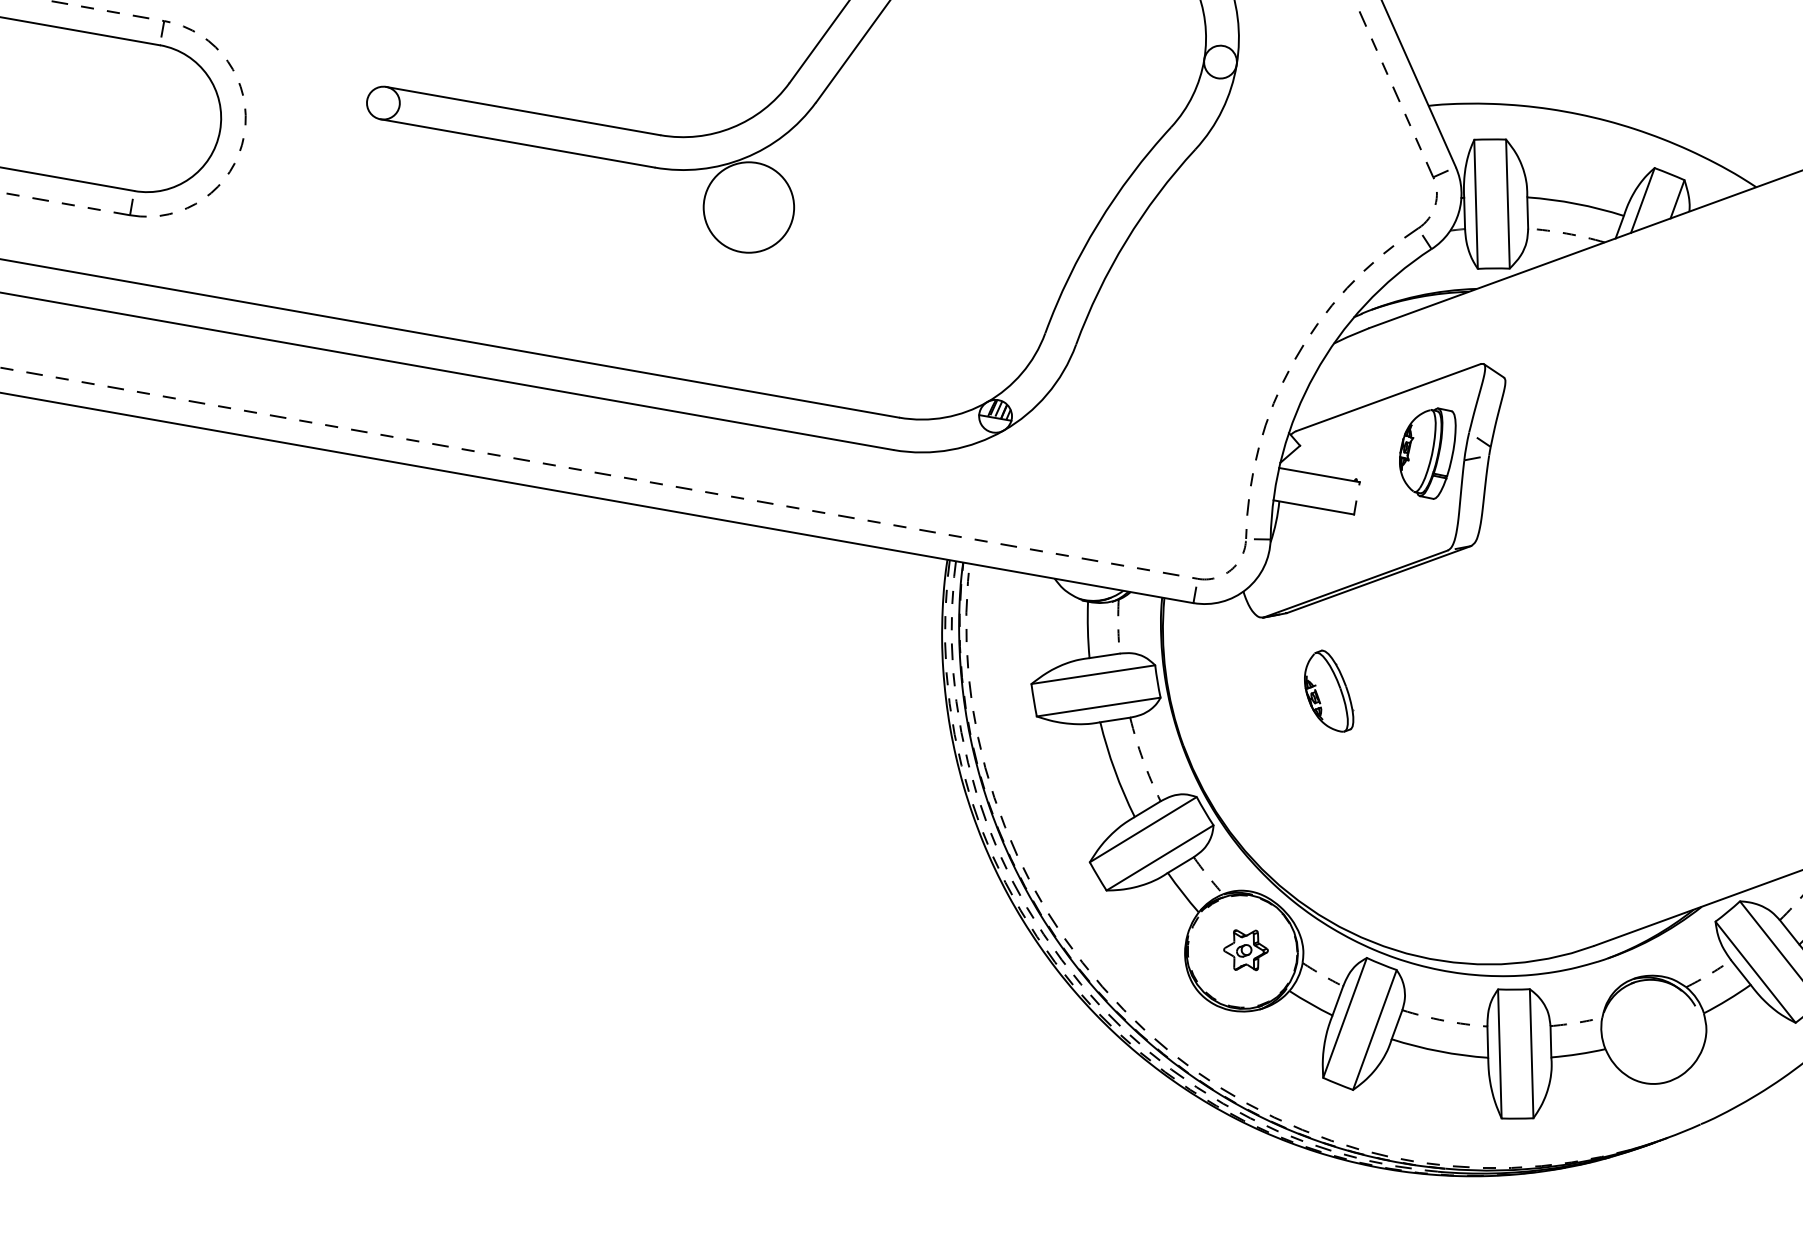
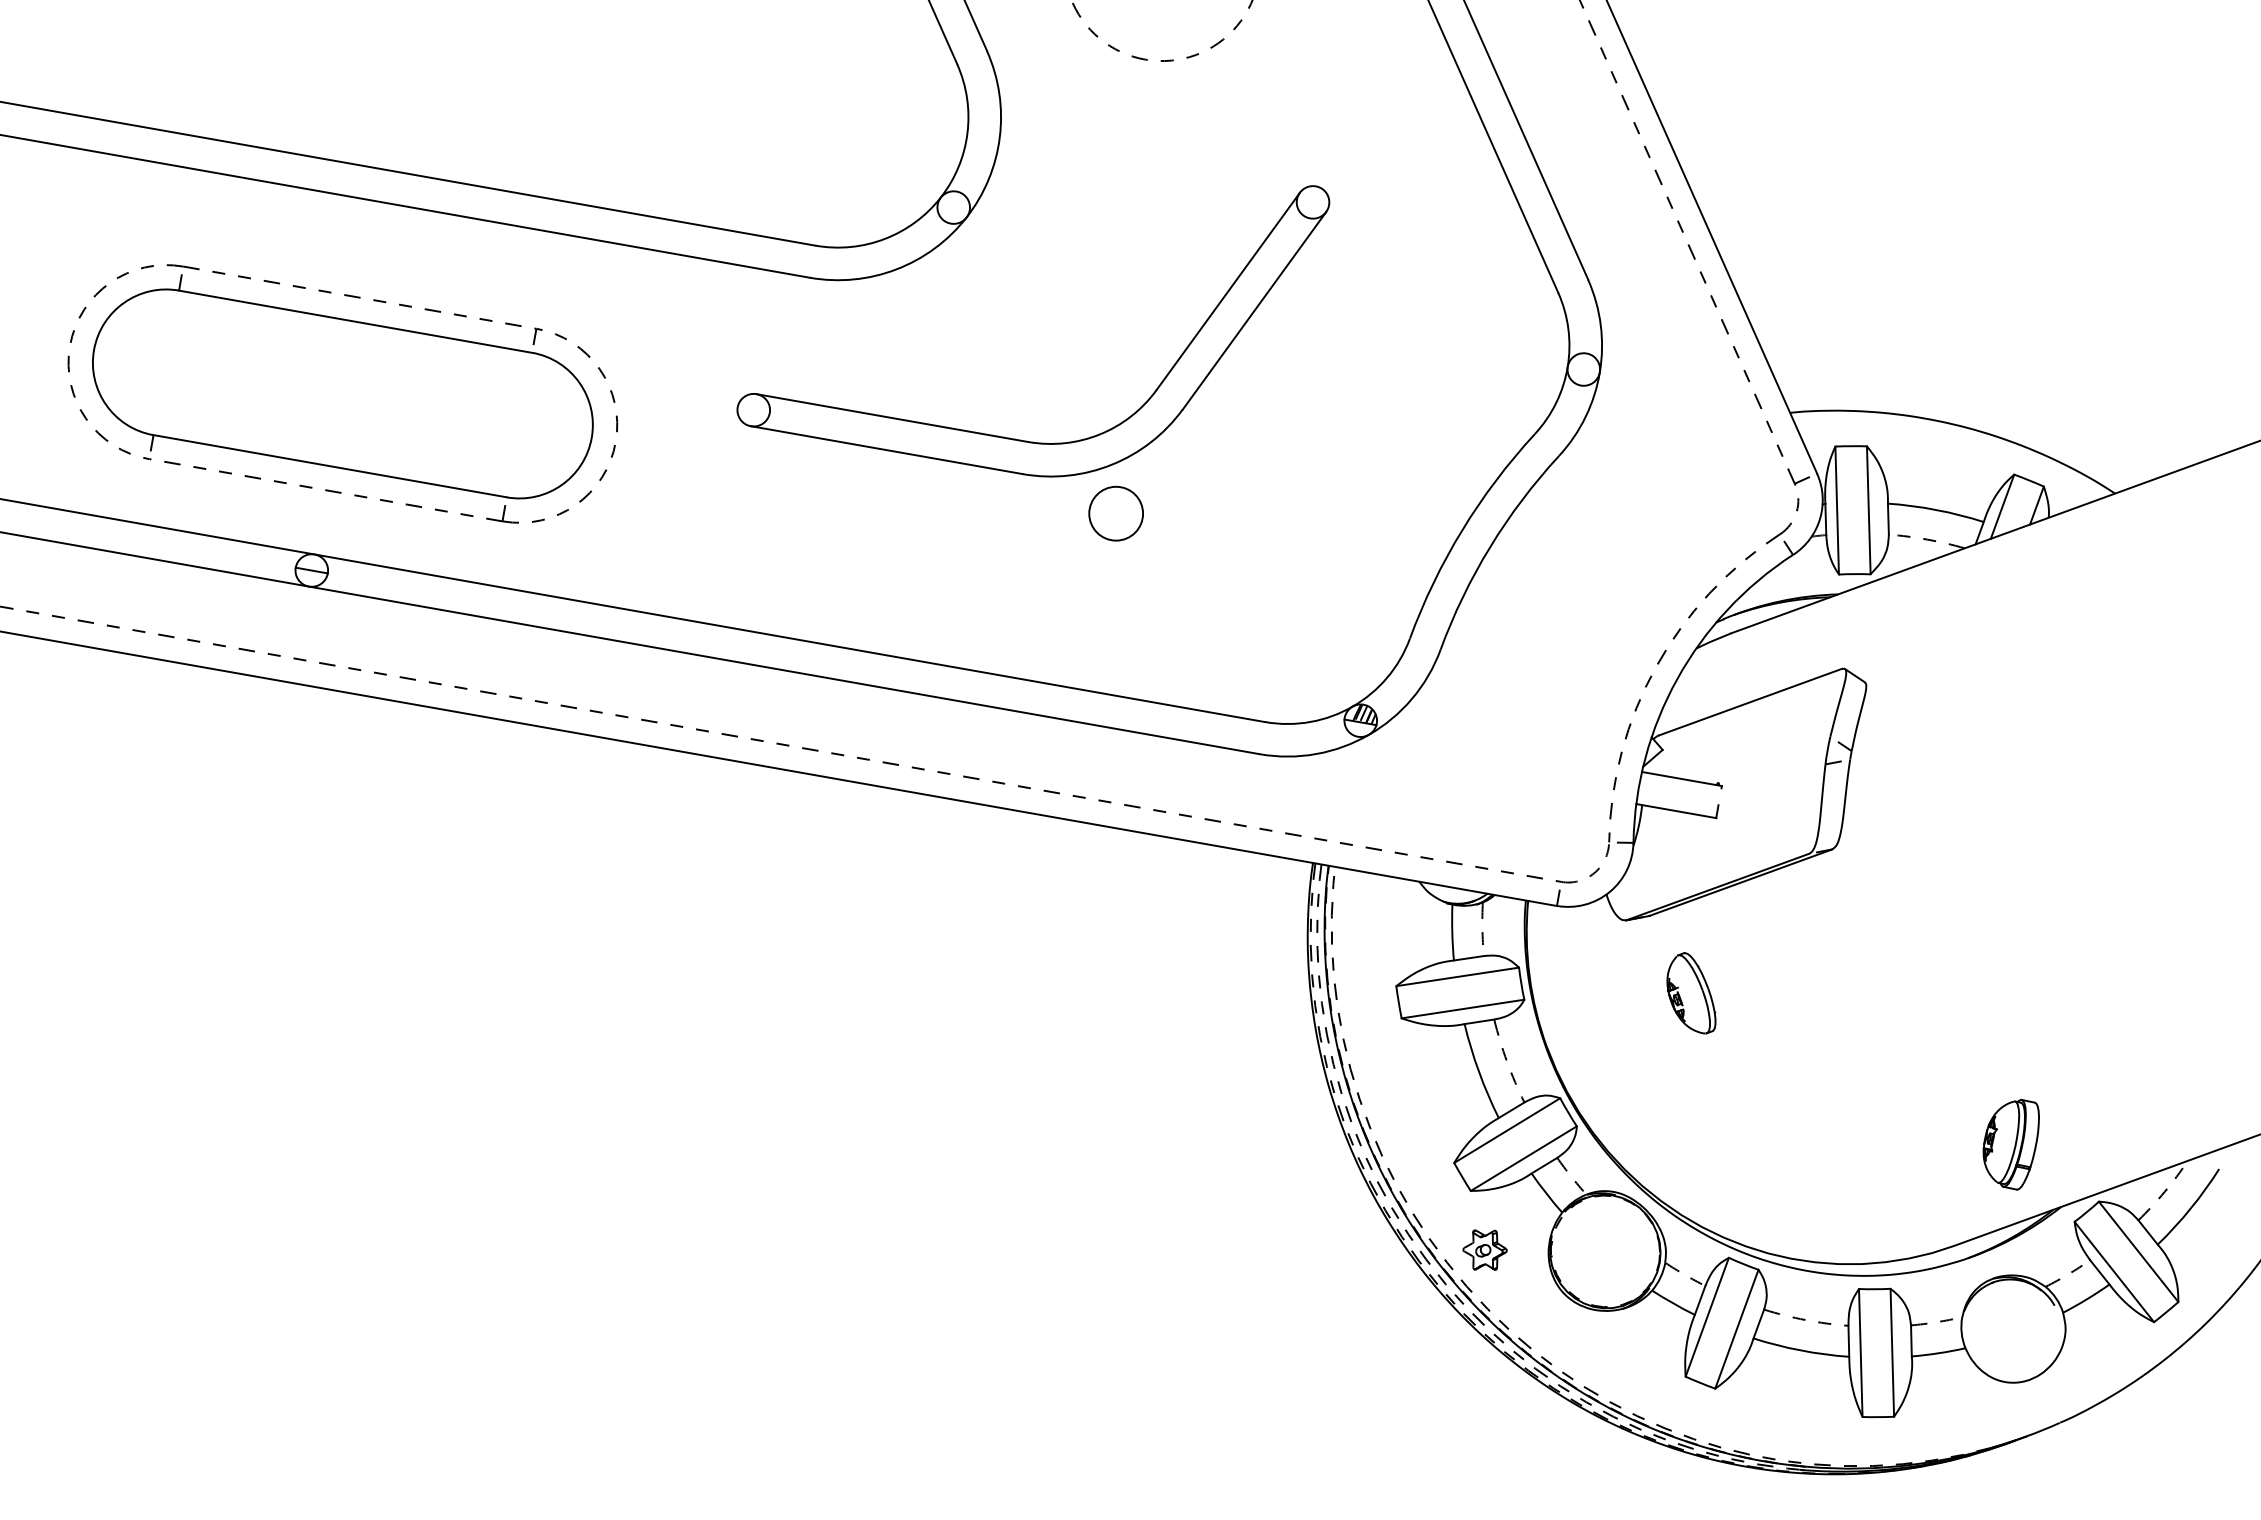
circle: (749, 207) -> (1116, 513), size x0.6
part: (1426, 453) -> (2010, 1144), moved
part: (1245, 949) -> (1484, 1249), moved

